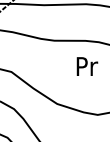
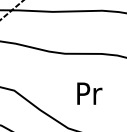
text: (87, 66) -> (89, 93), moved

